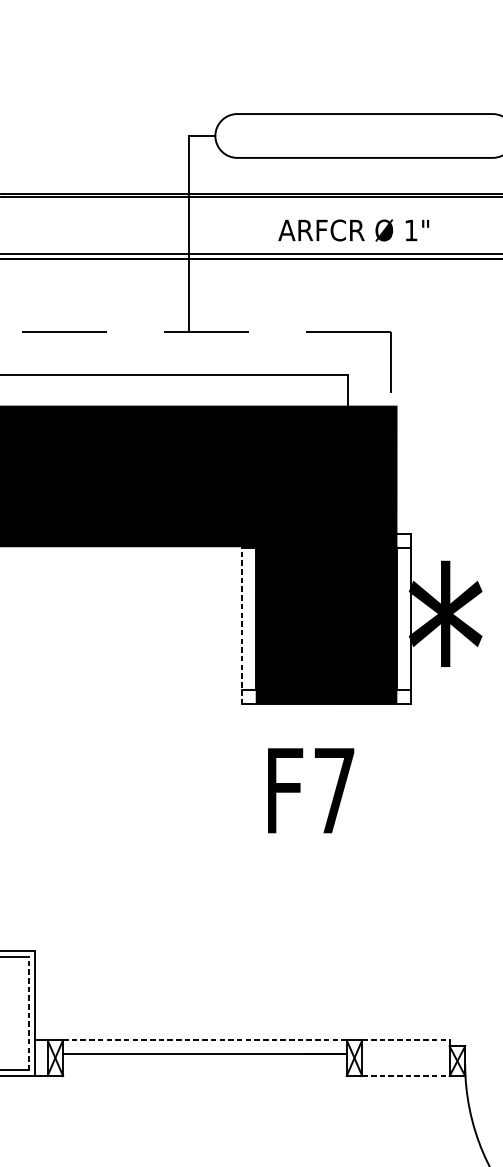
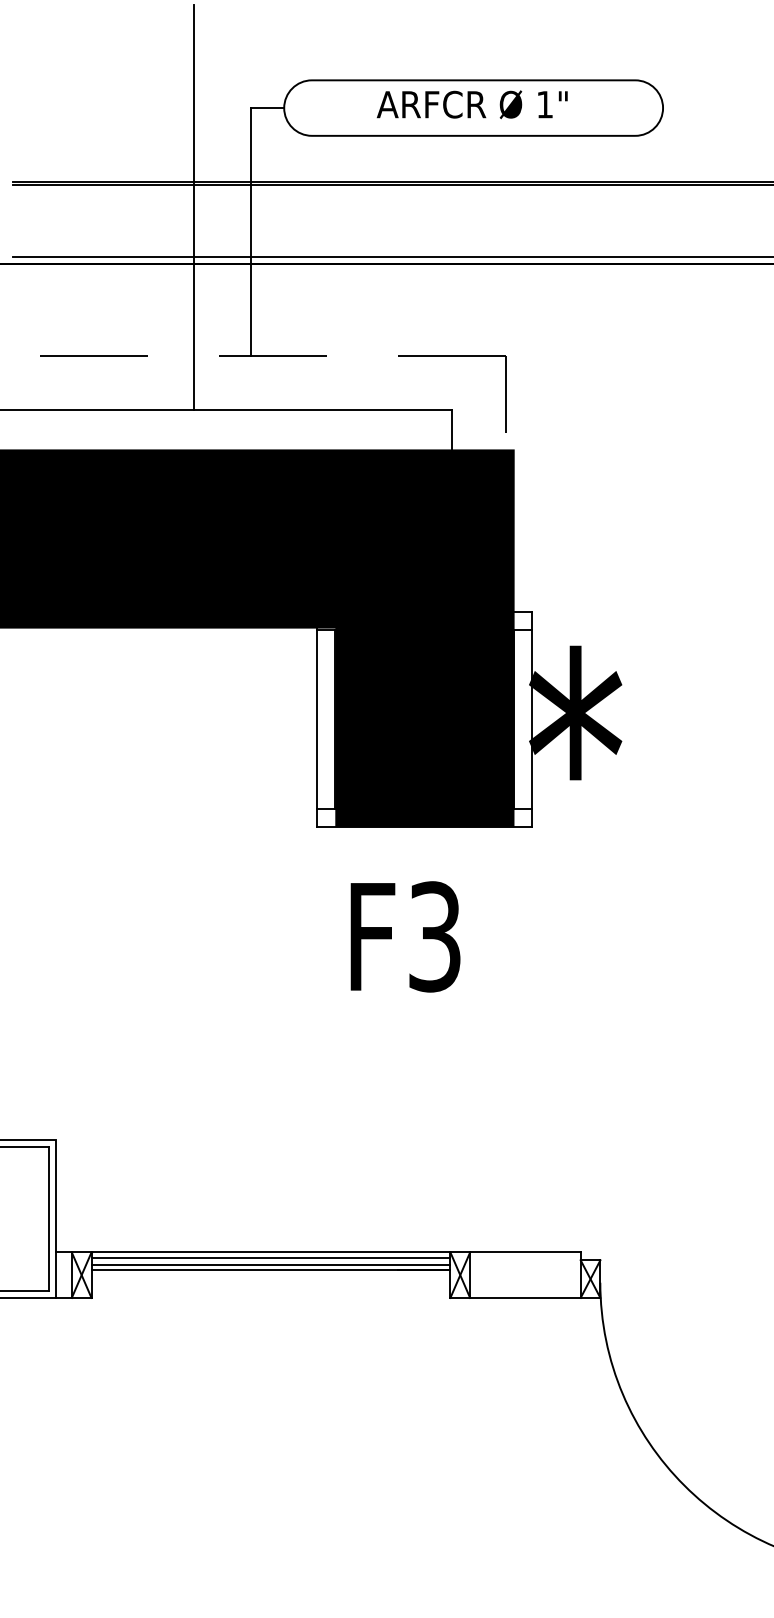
line: (143, 214) -> (193, 207), added
text: (353, 230) -> (471, 104), moved
line: (241, 619) -> (317, 719), dashed -> solid
text: (334, 790) -> (434, 936), F7 -> F3
line: (29, 1014) -> (48, 1219), dashed -> solid
line: (204, 1040) -> (270, 1252), dashed -> solid
line: (406, 1040) -> (525, 1252), dashed -> solid
line: (204, 1044) -> (270, 1257), added
line: (204, 1049) -> (270, 1264), added
line: (406, 1075) -> (525, 1297), dashed -> solid

